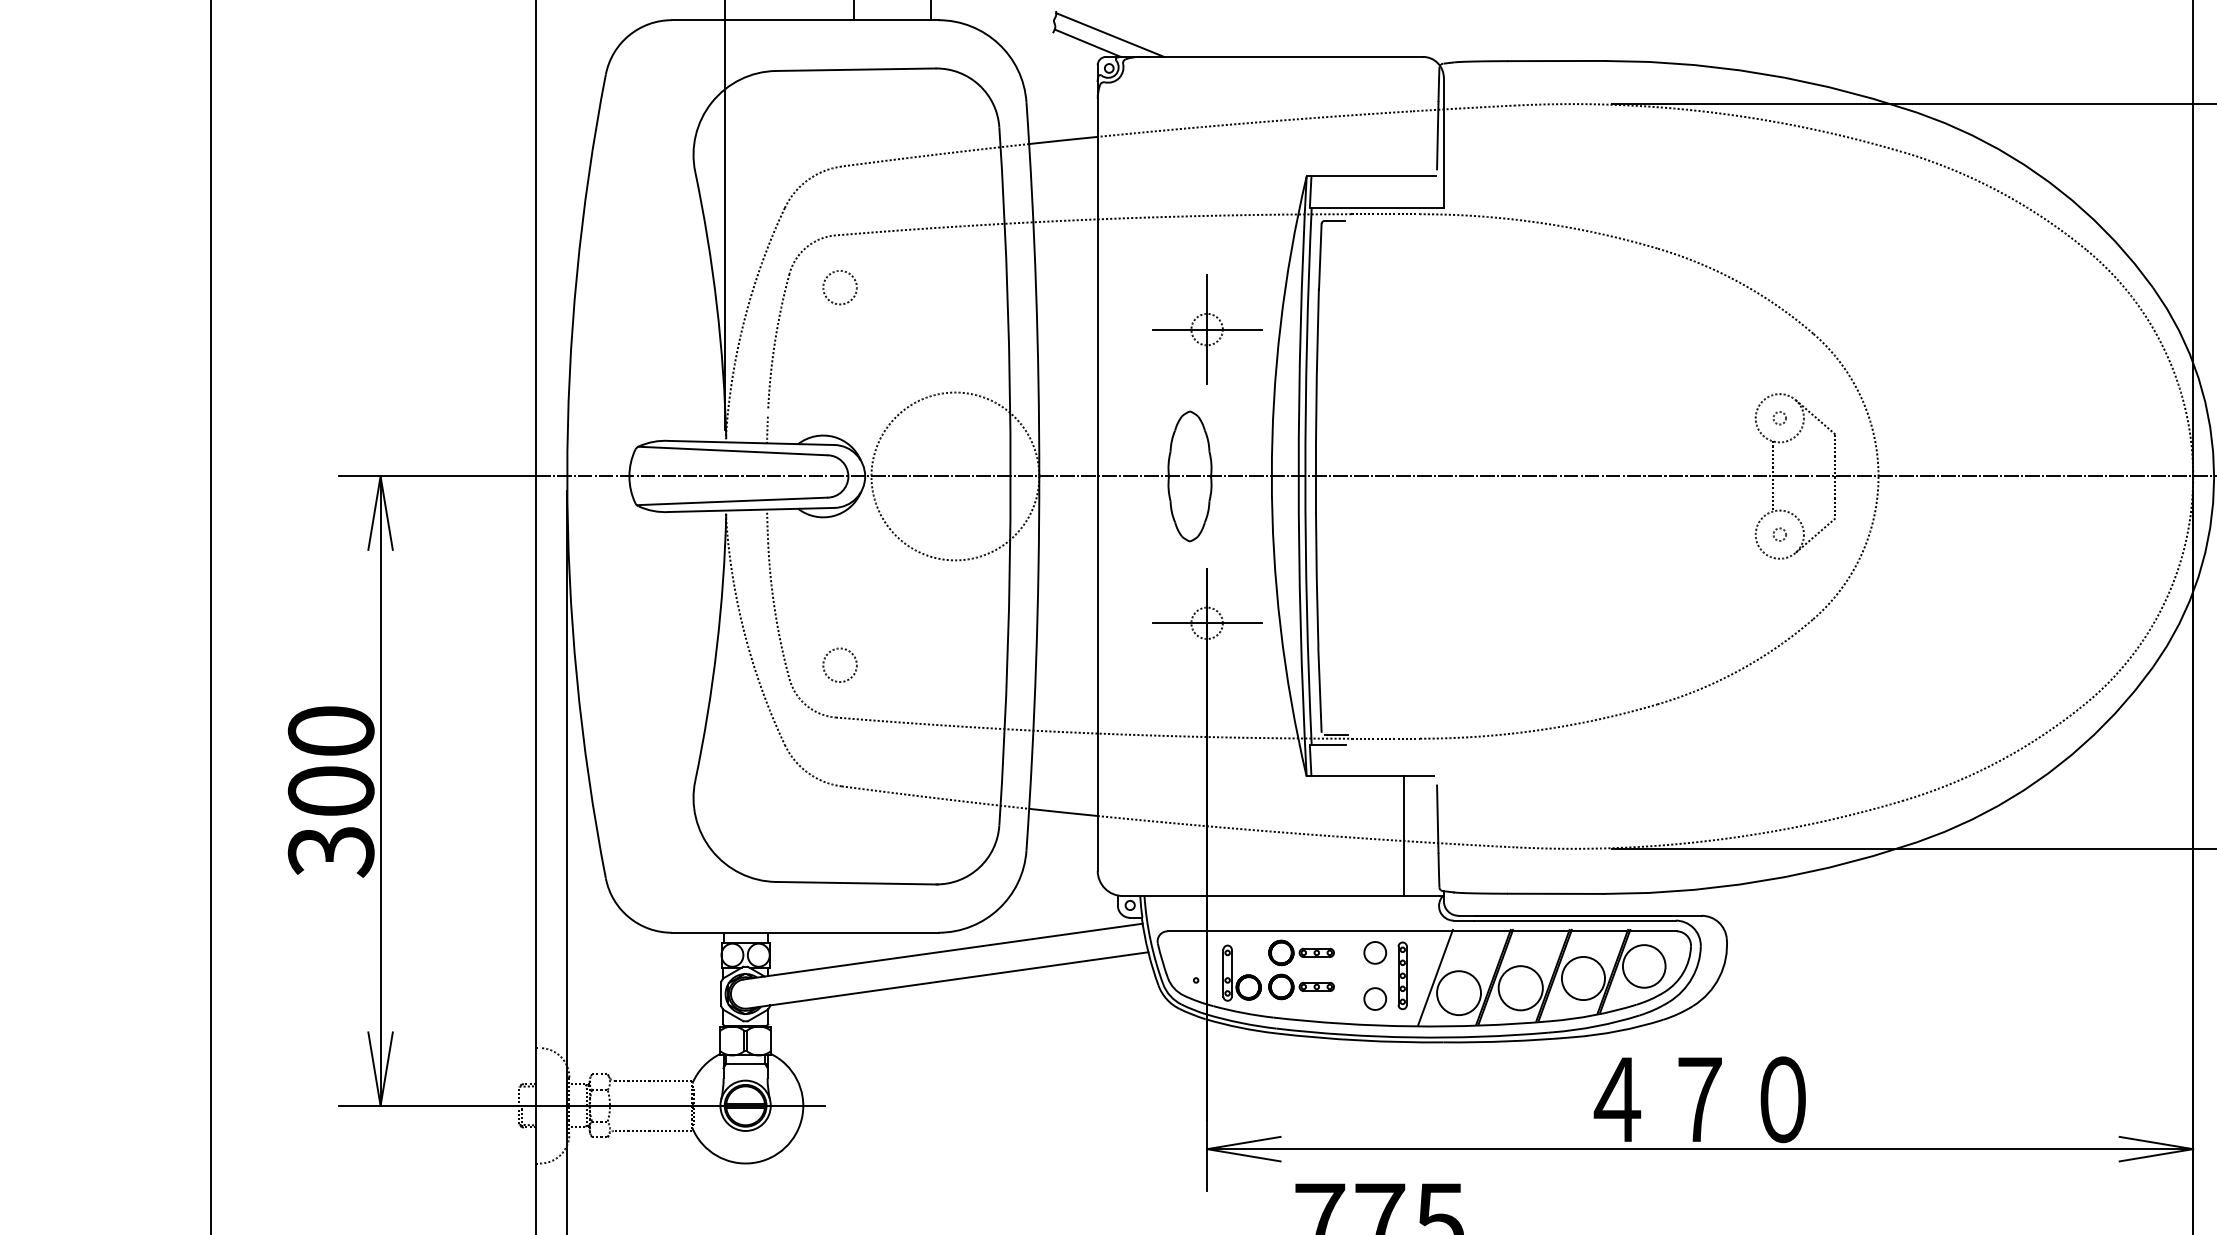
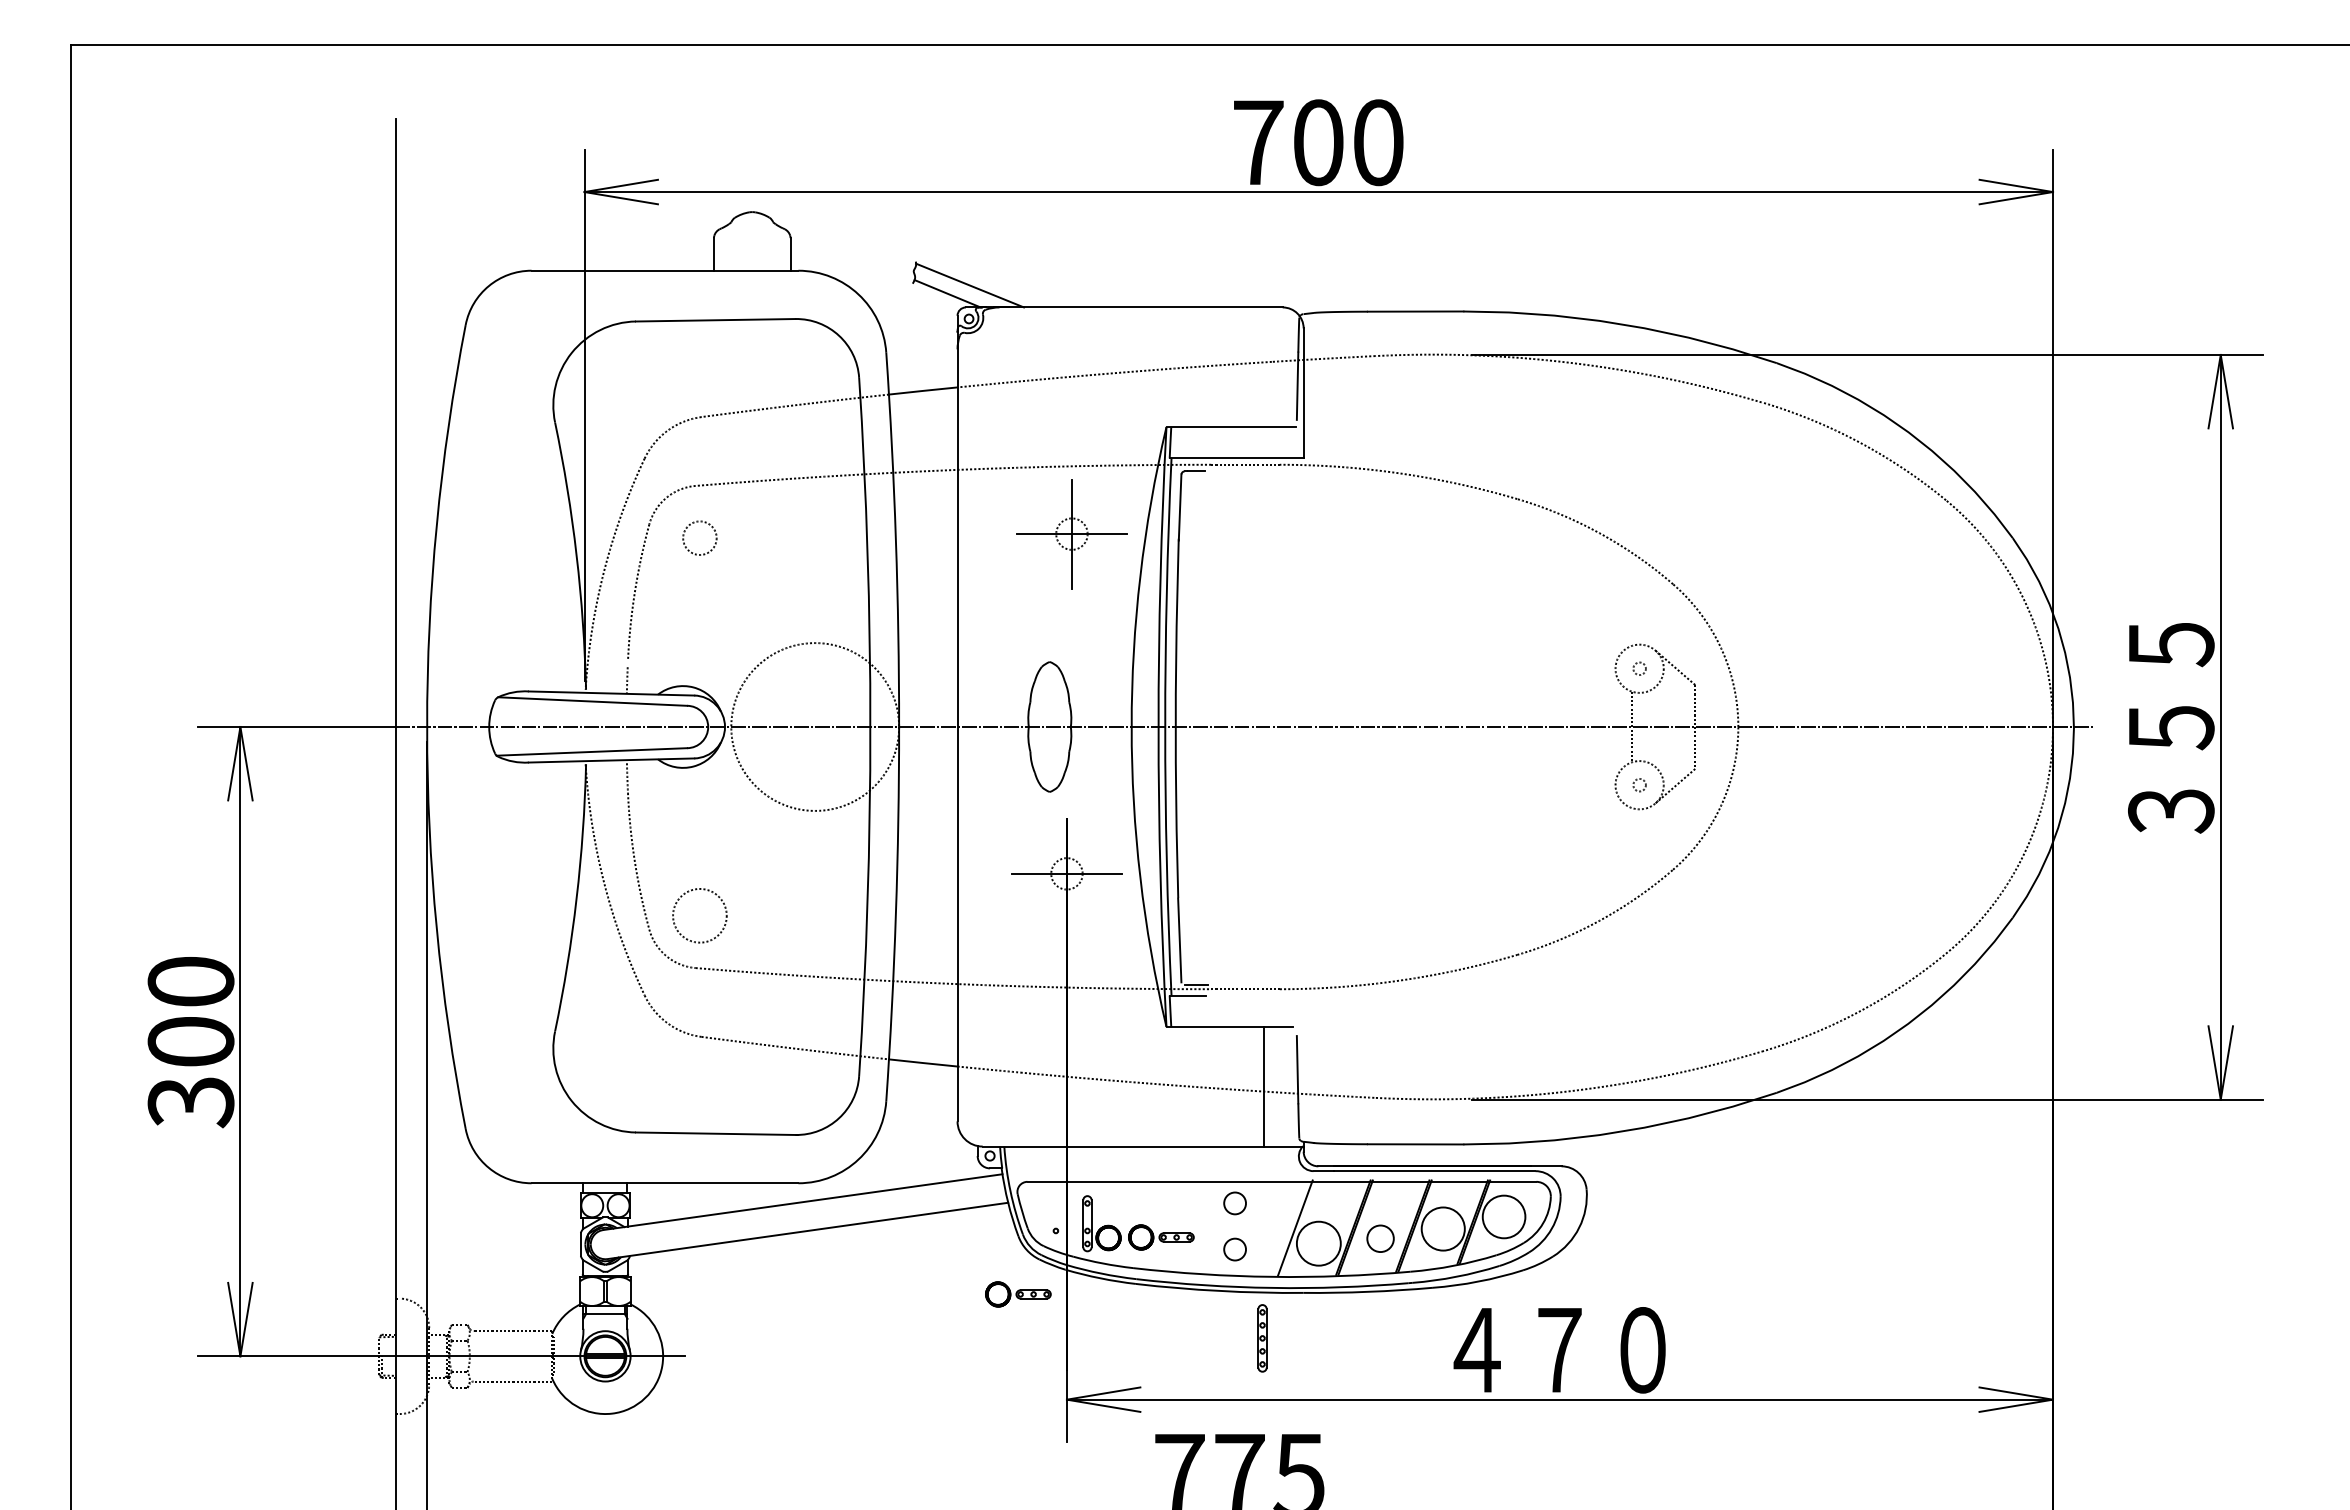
part: (1206, 329) -> (1071, 534), moved
circle: (839, 664) -> (699, 915), size x1.6
part: (1301, 952) -> (1018, 1294), moved
part: (1402, 975) -> (1262, 1338), moved
circle: (1520, 987) -> (1380, 1238), size x0.6

